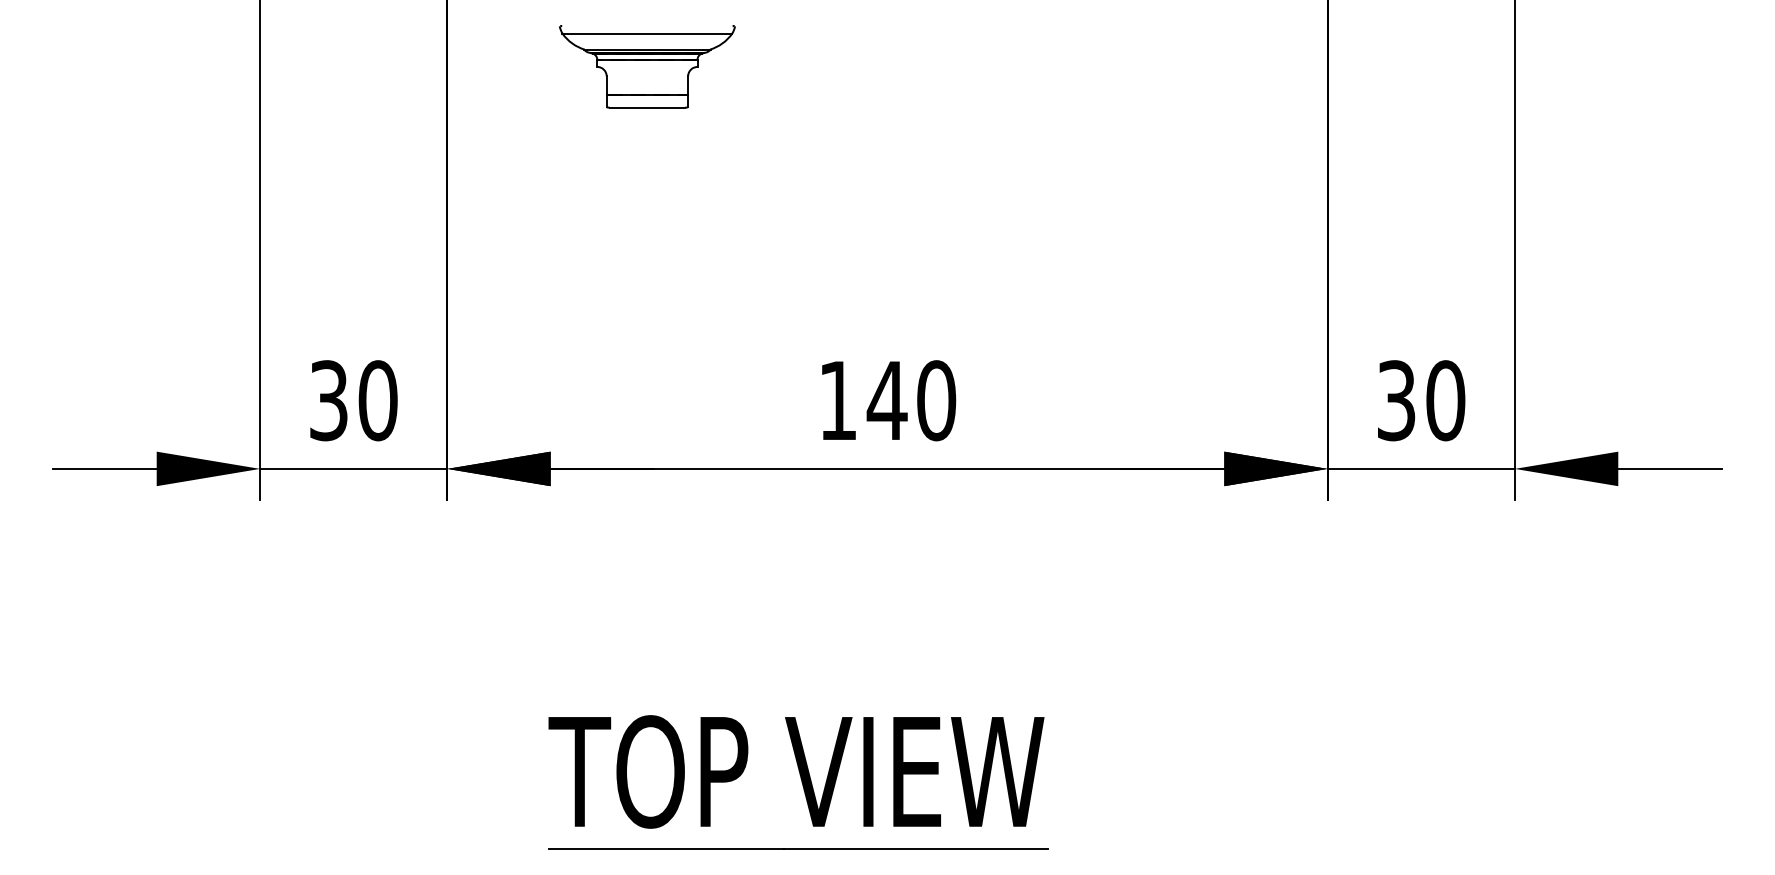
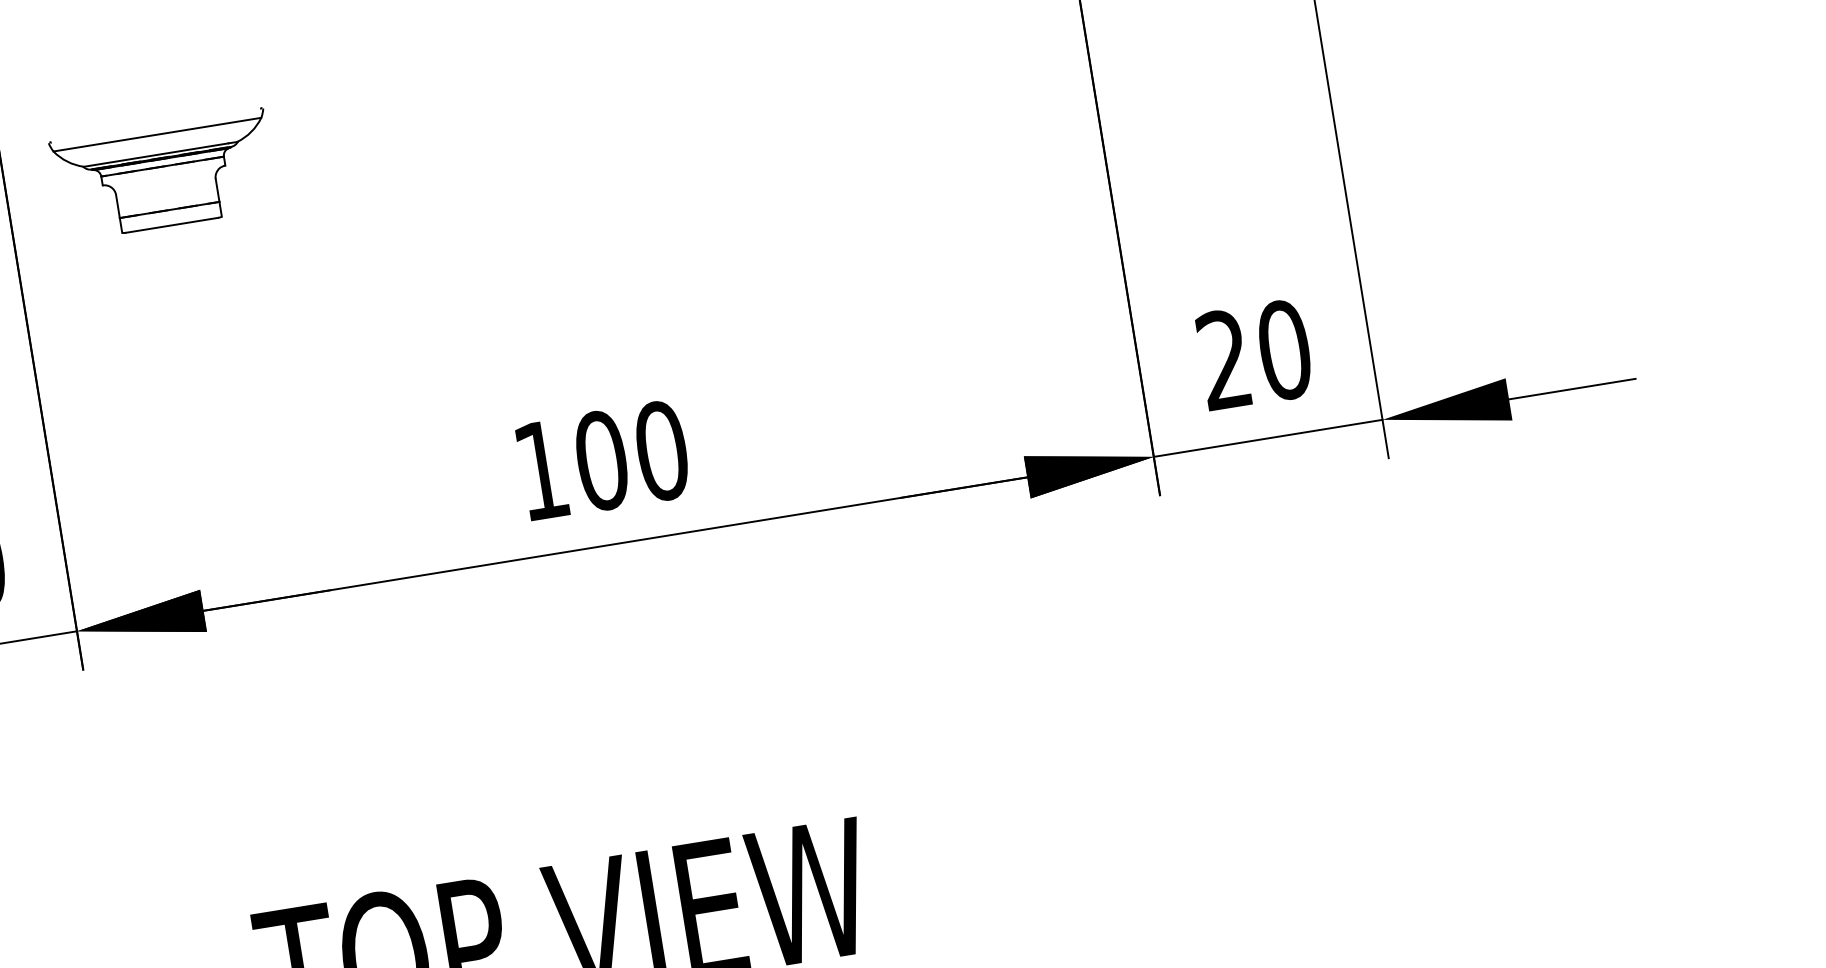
part: (647, 66) -> (164, 174), moved
text: (886, 400) -> (600, 460), 140 -> 100
text: (1396, 400) -> (1224, 359), 30 -> 20

